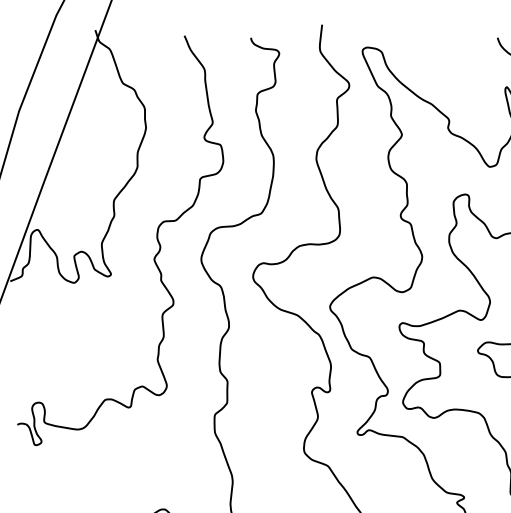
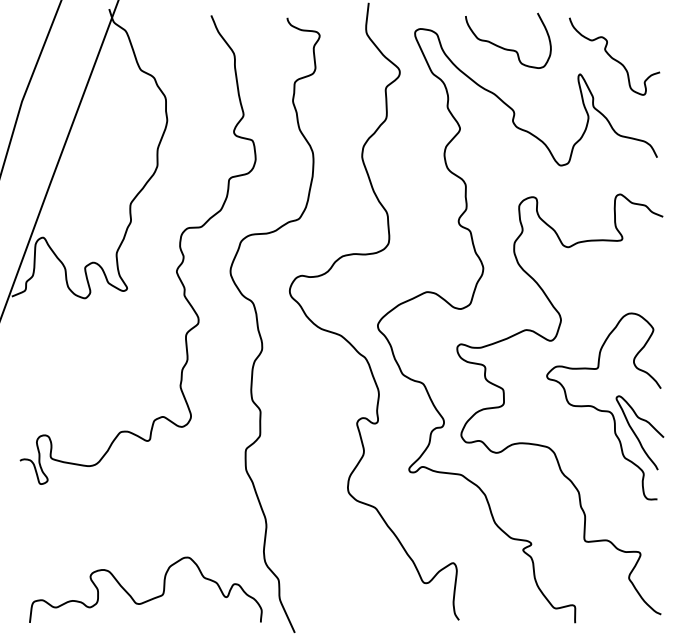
curve: (443, 64) -> (507, 48), added

